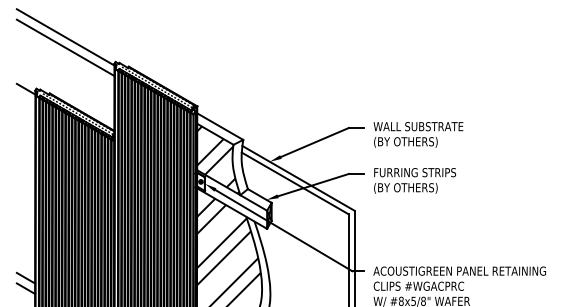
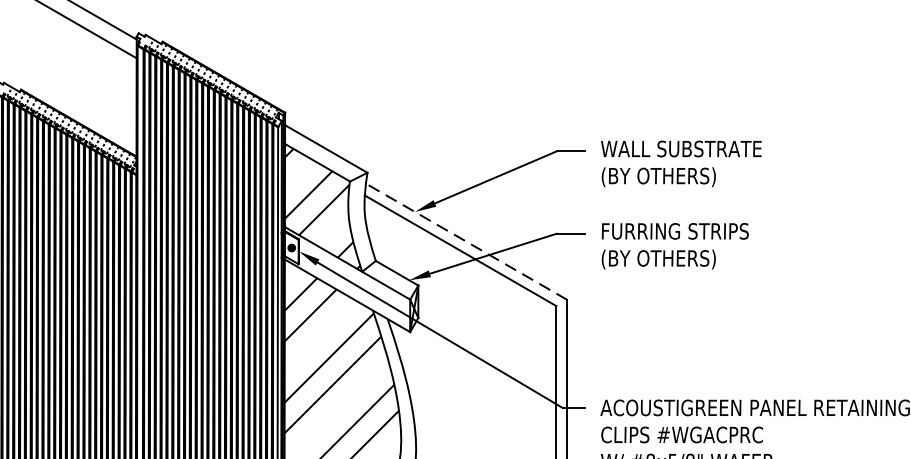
line: (298, 178) -> (466, 241), solid -> dashed

